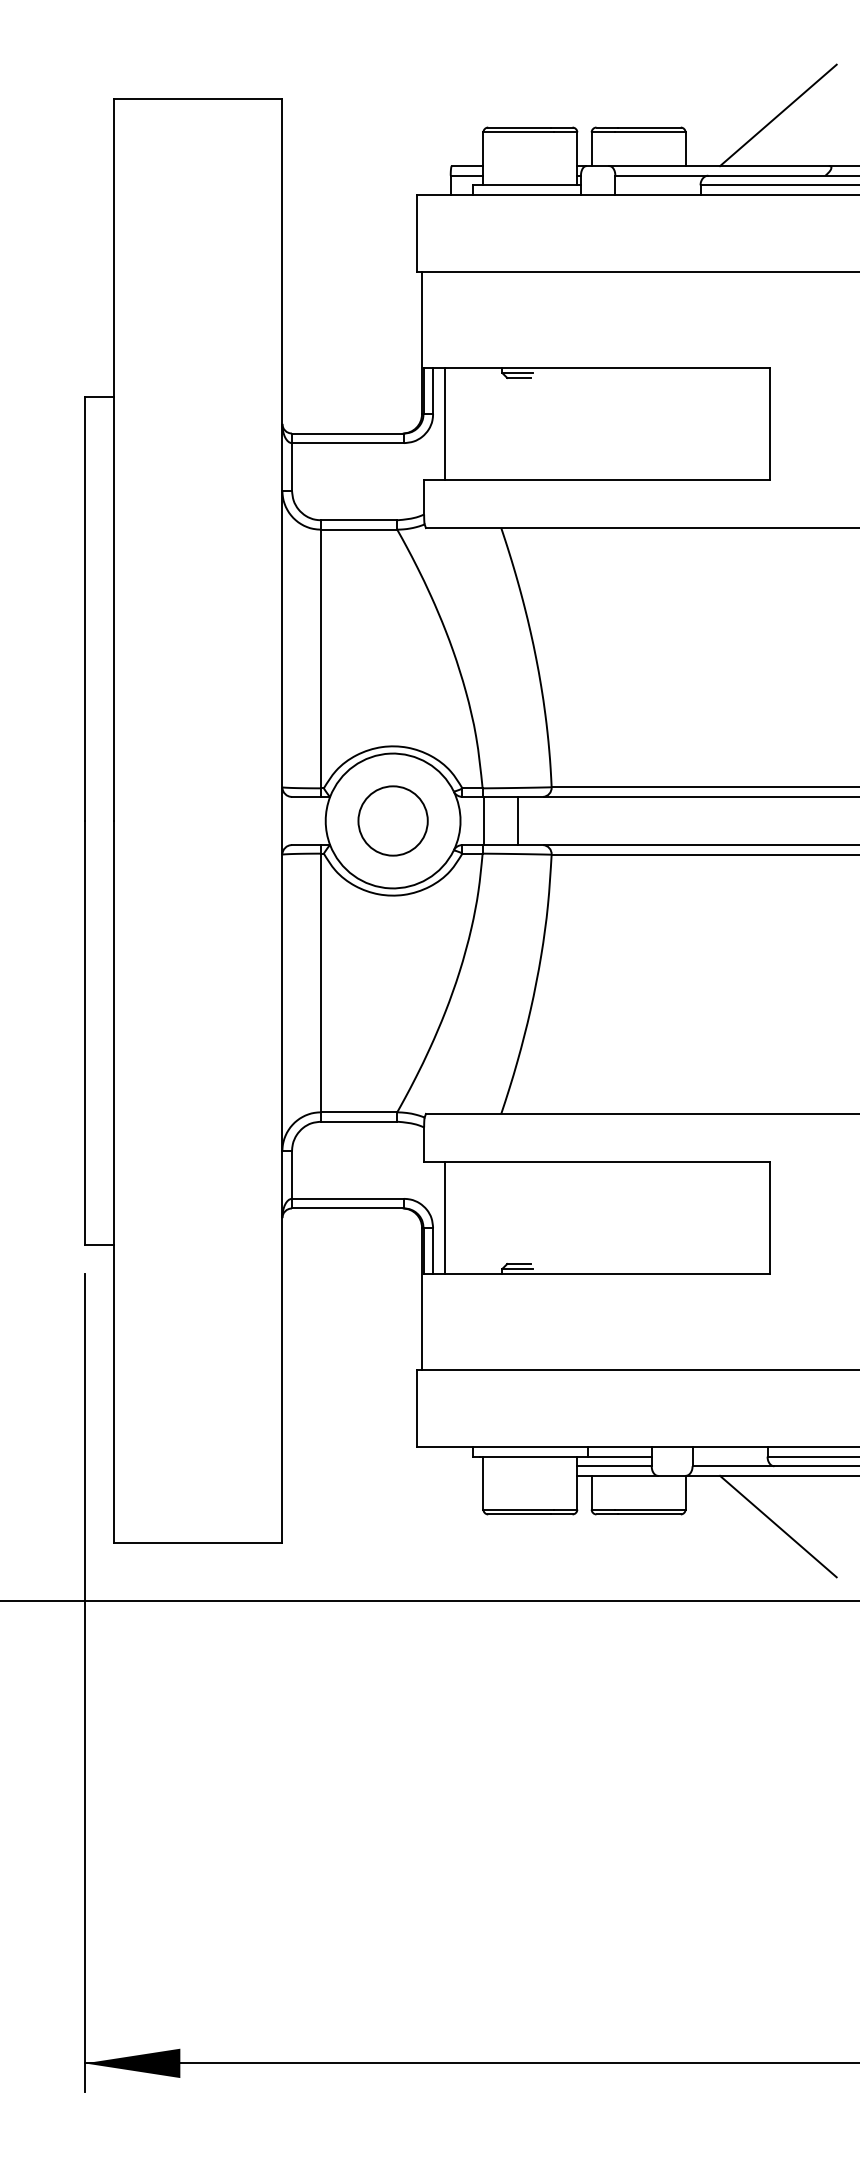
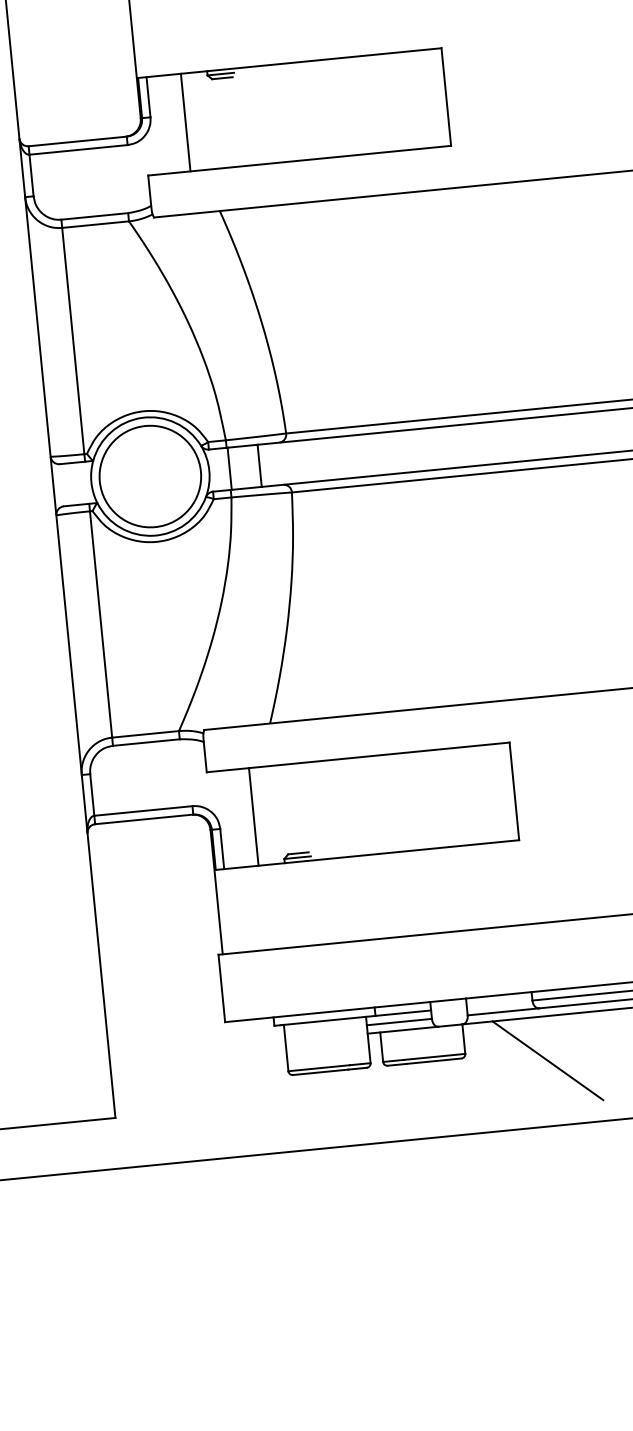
line: (445, 423) -> (185, 122), moved
circle: (392, 820) -> (149, 476), size x1.67
line: (445, 1217) -> (253, 816), moved

